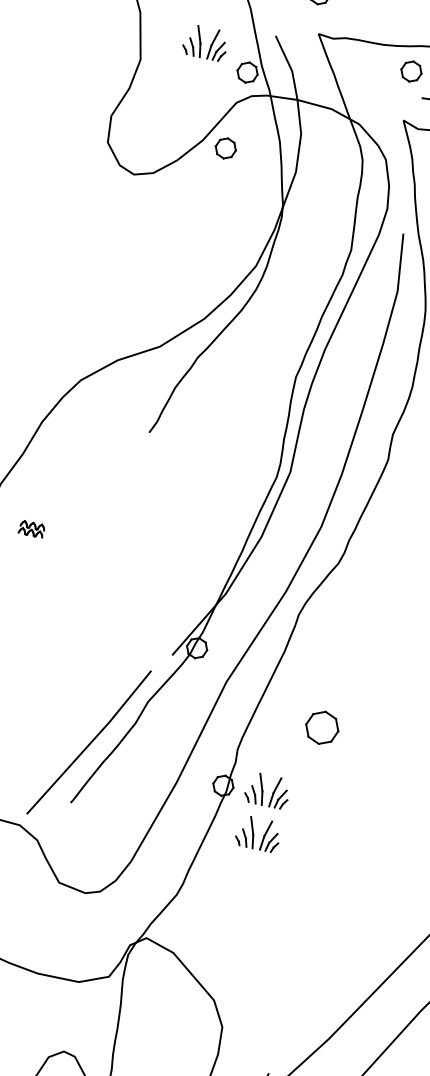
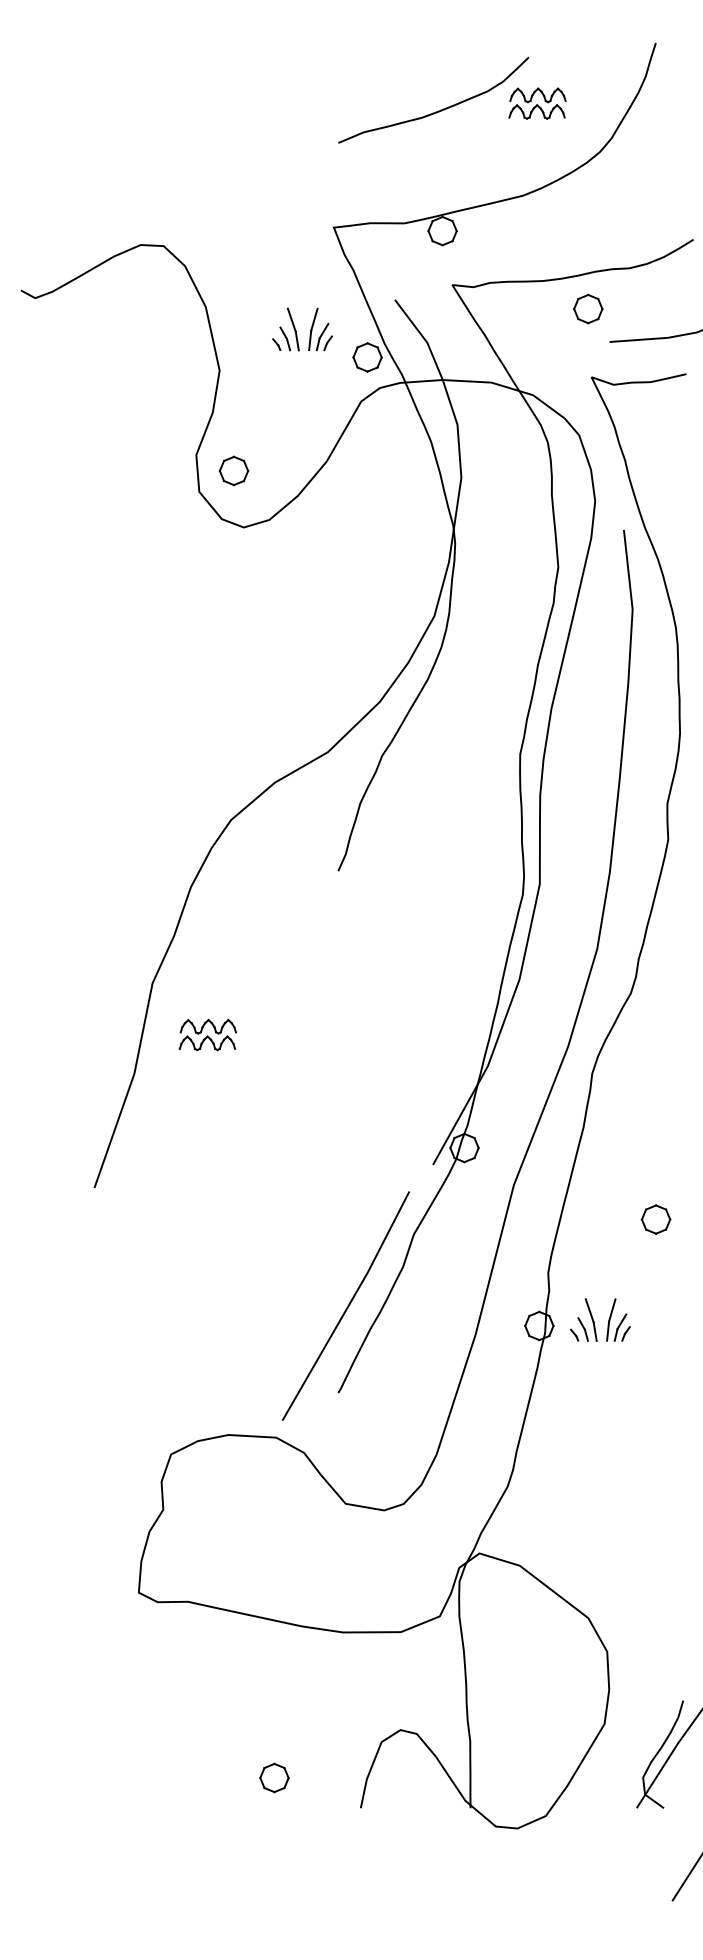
part: (225, 148) -> (233, 470), moved
part: (31, 528) -> (207, 1034), size x1.67
part: (321, 727) -> (655, 1219), size x0.62
part: (253, 834) -> (594, 1382), removed

